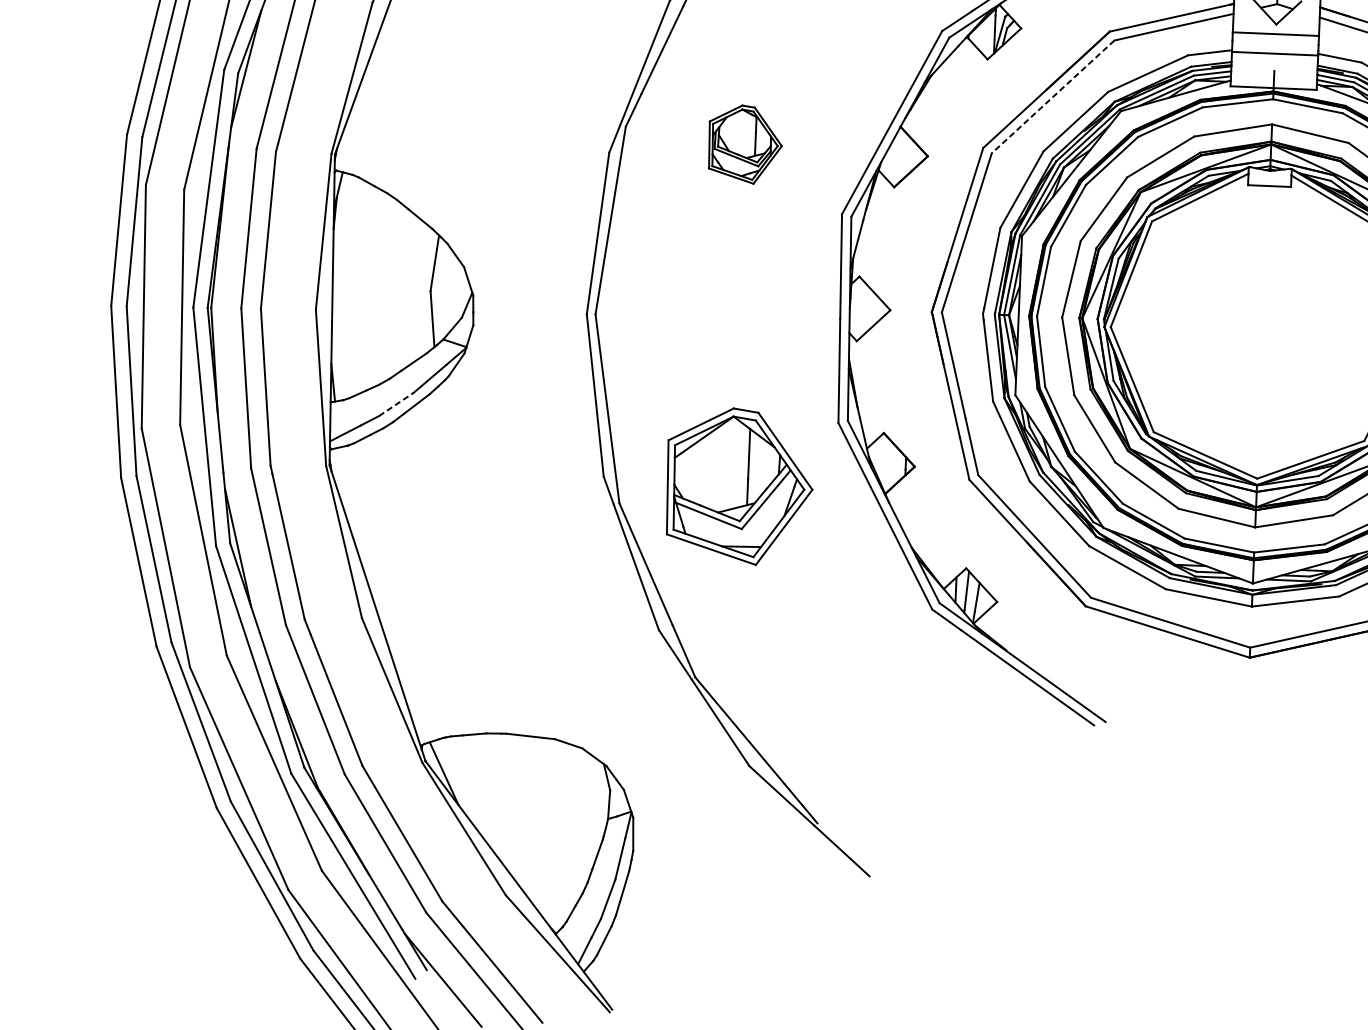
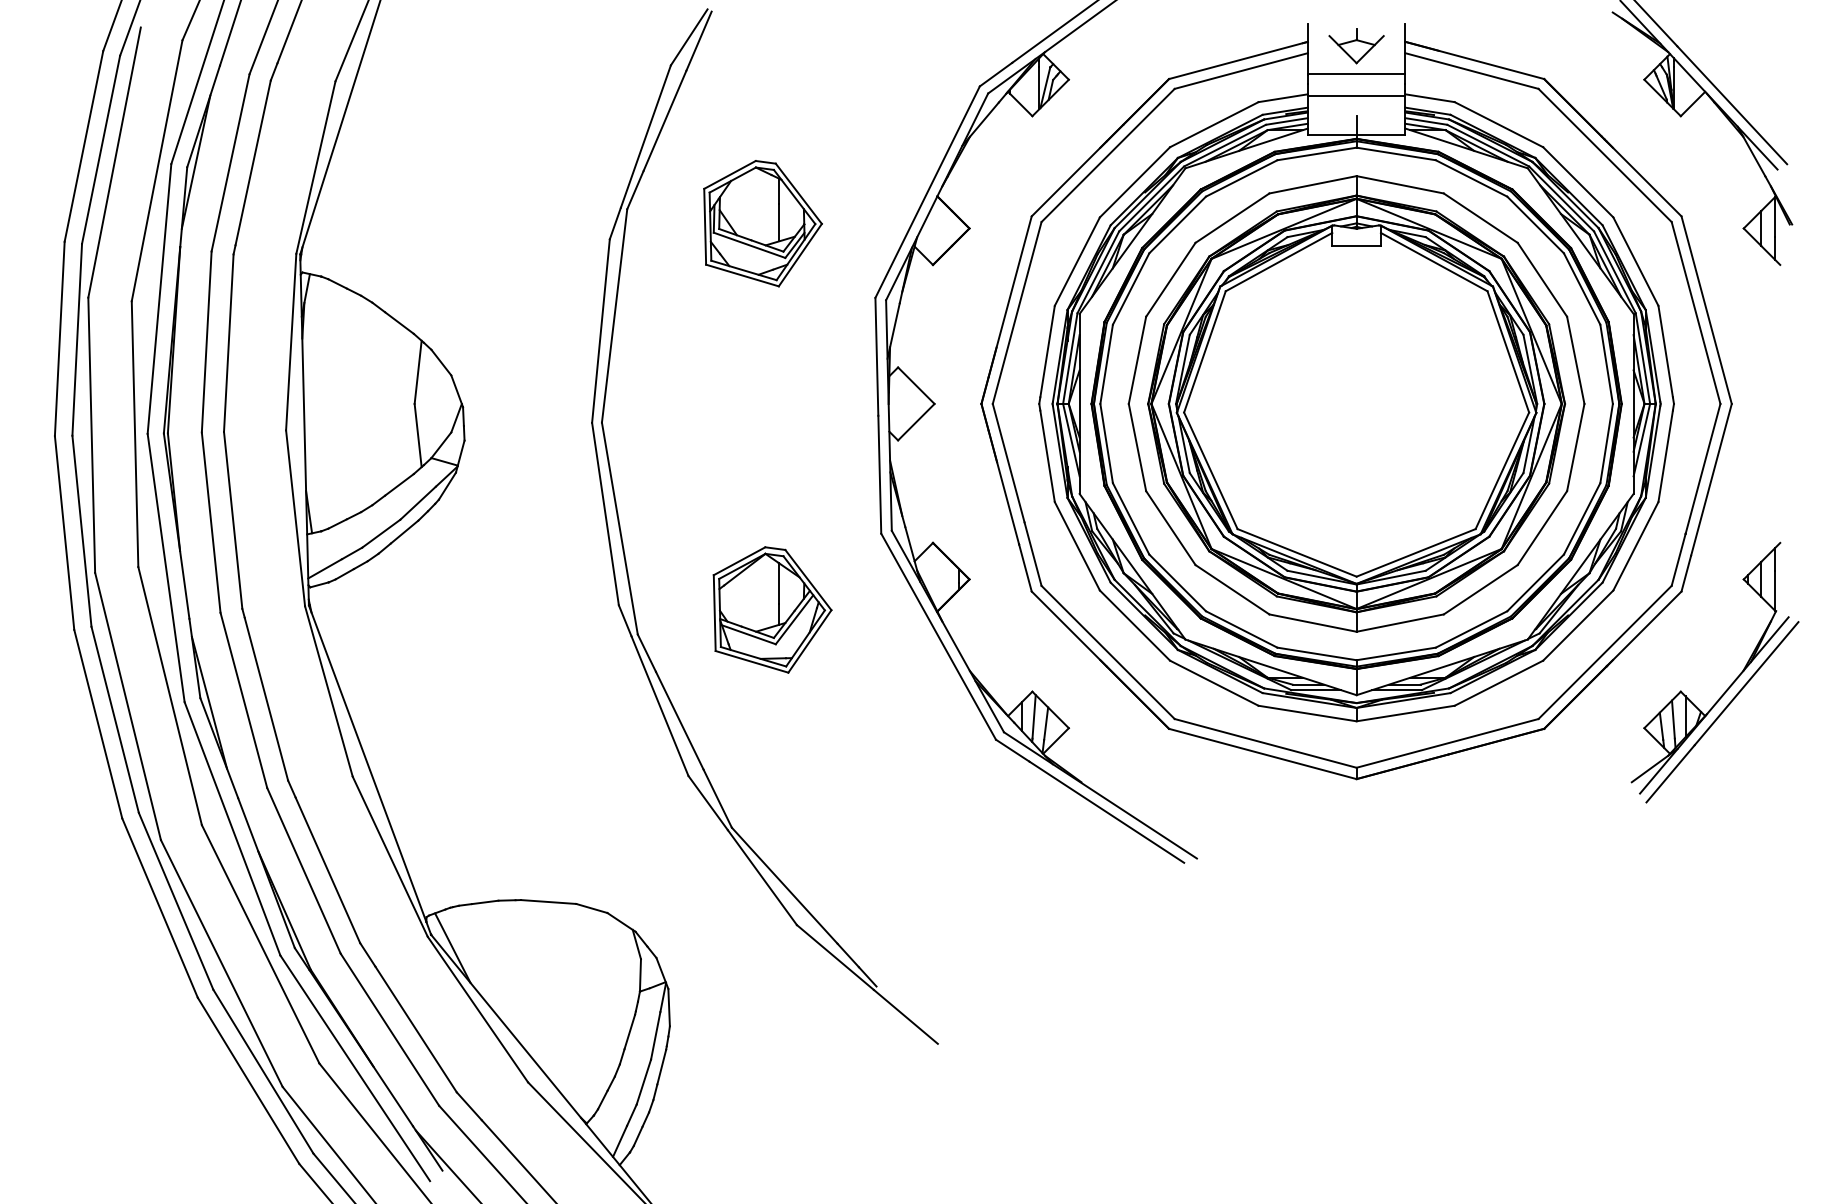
line: (1052, 96) -> (1107, 155), dashed -> solid
part: (744, 144) -> (762, 223), size x1.43
line: (396, 404) -> (381, 533), dashed -> solid
part: (739, 486) -> (772, 609), size x0.71

